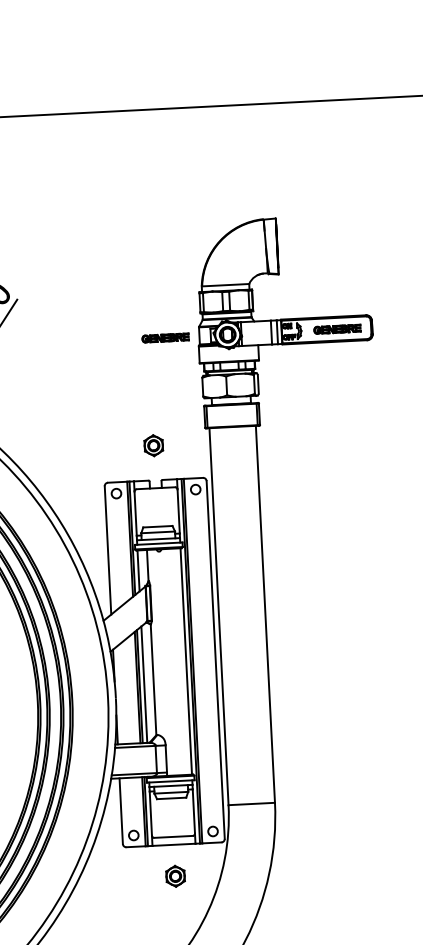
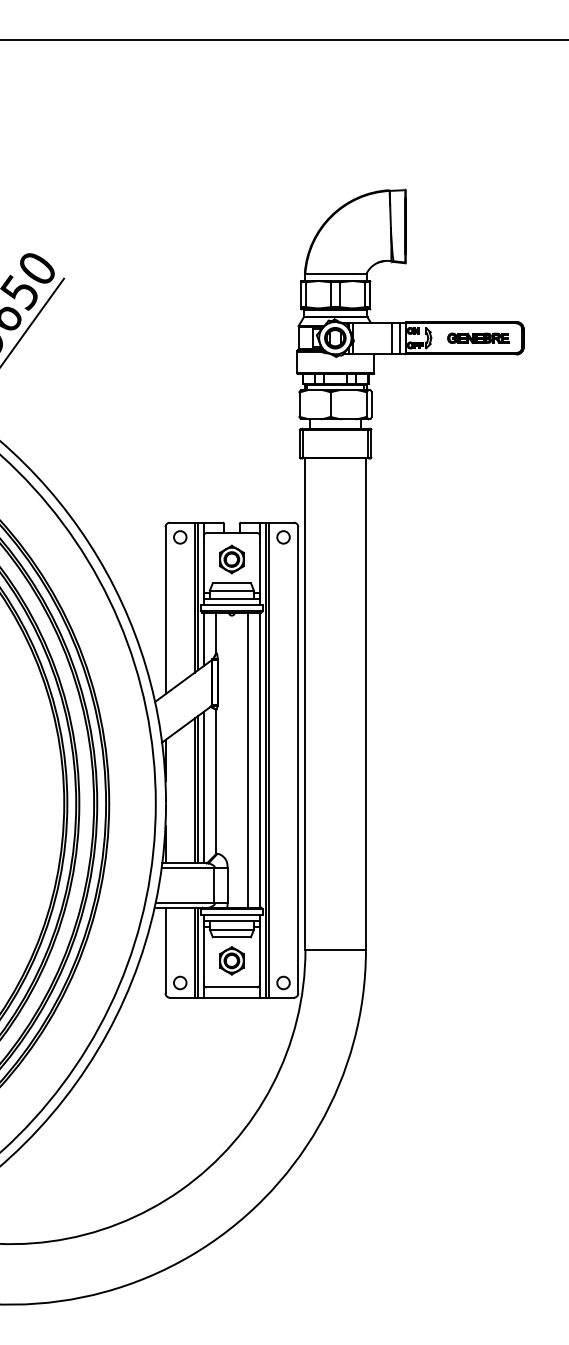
part: (165, 337) -> (254, 337), removed
part: (153, 445) -> (231, 559), moved
line: (176, 661) -> (247, 759), added
part: (175, 876) -> (231, 960), moved

